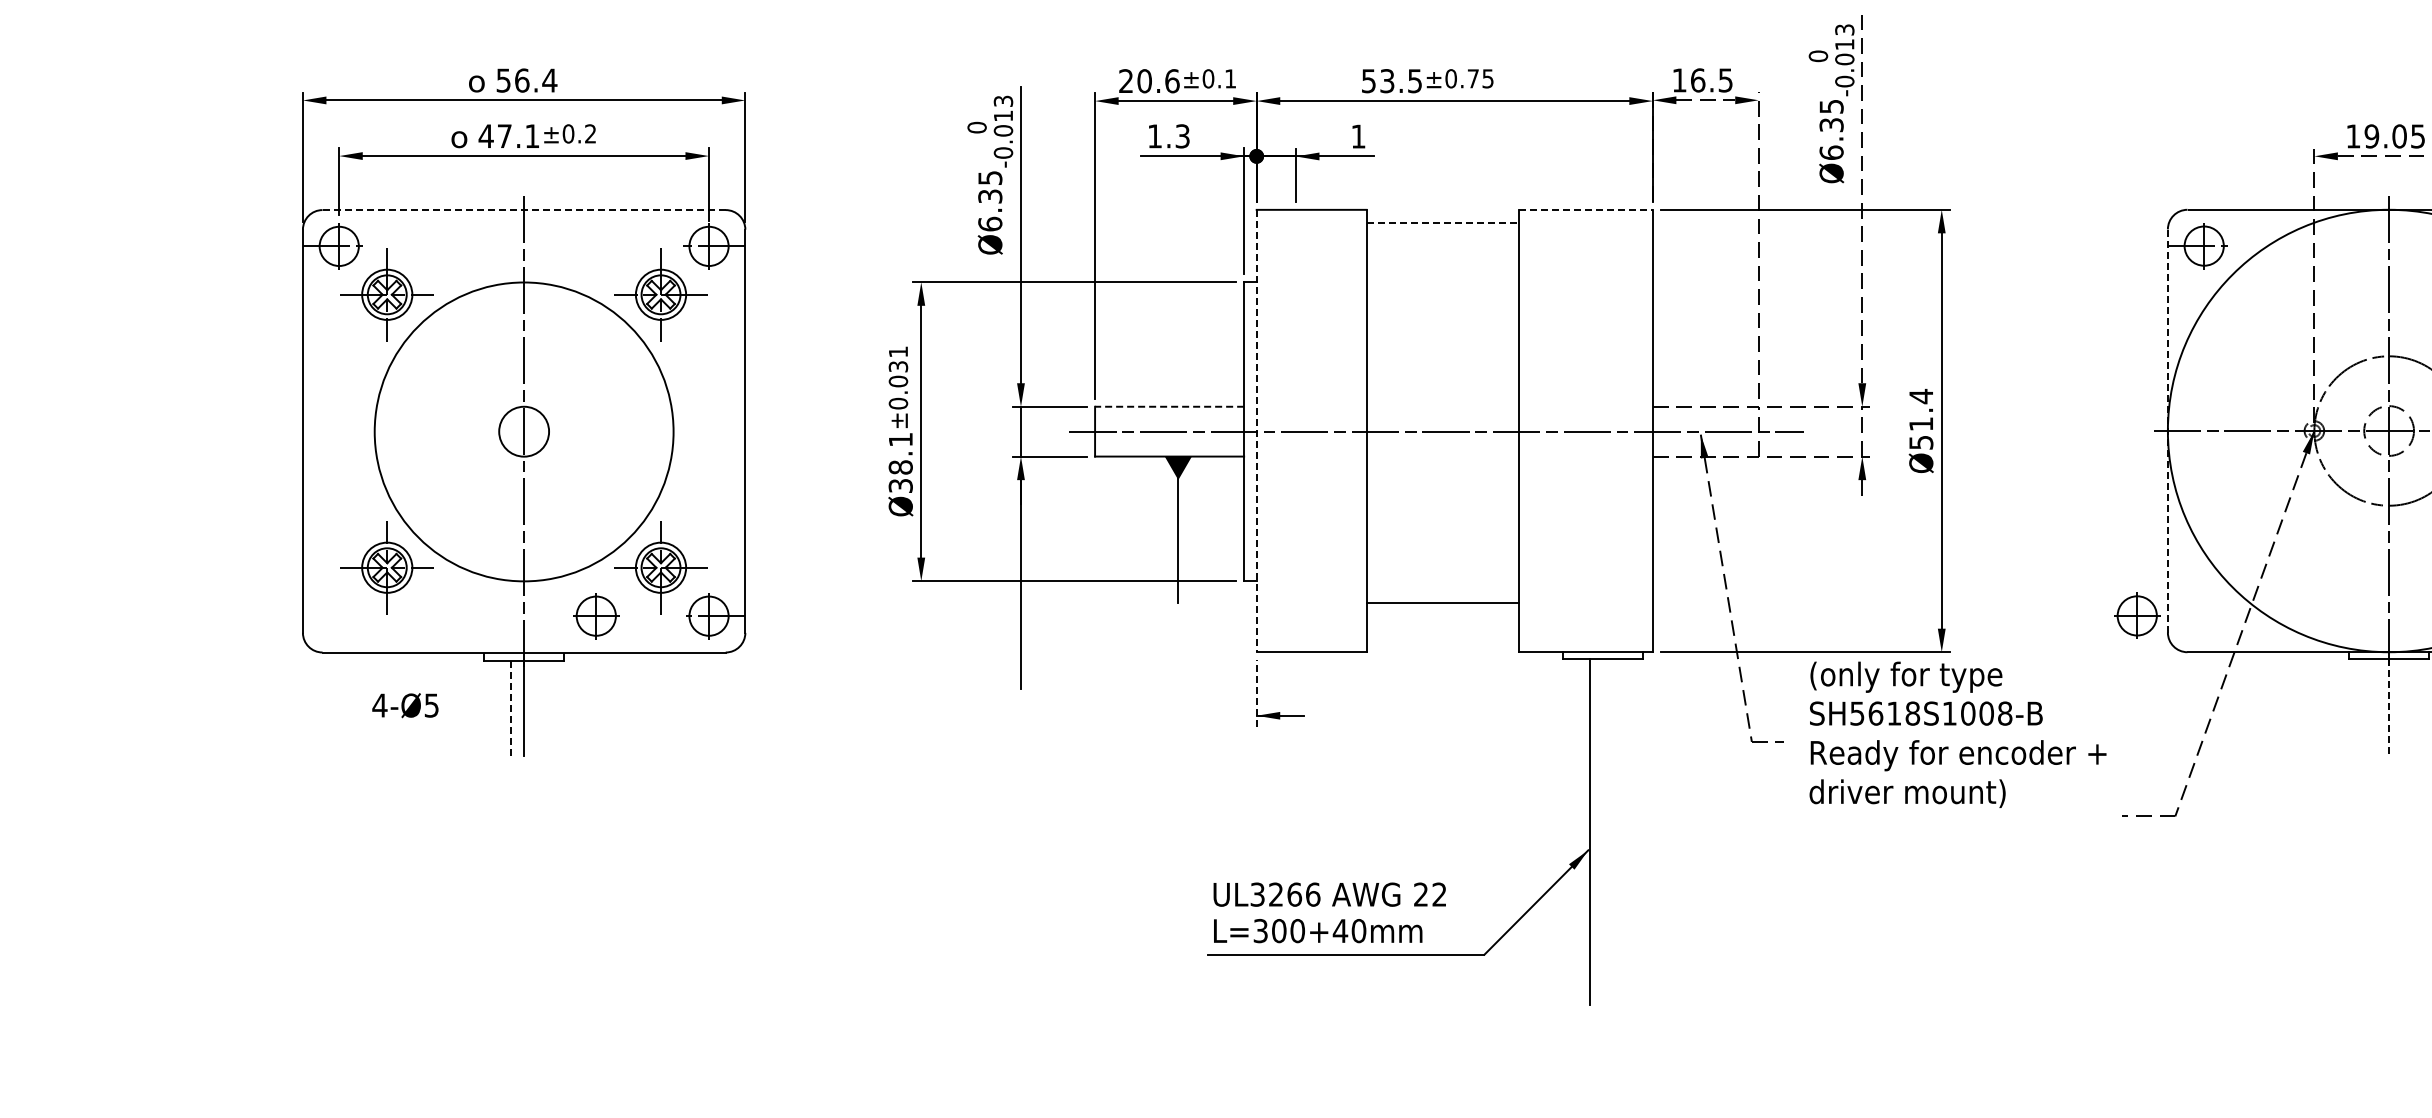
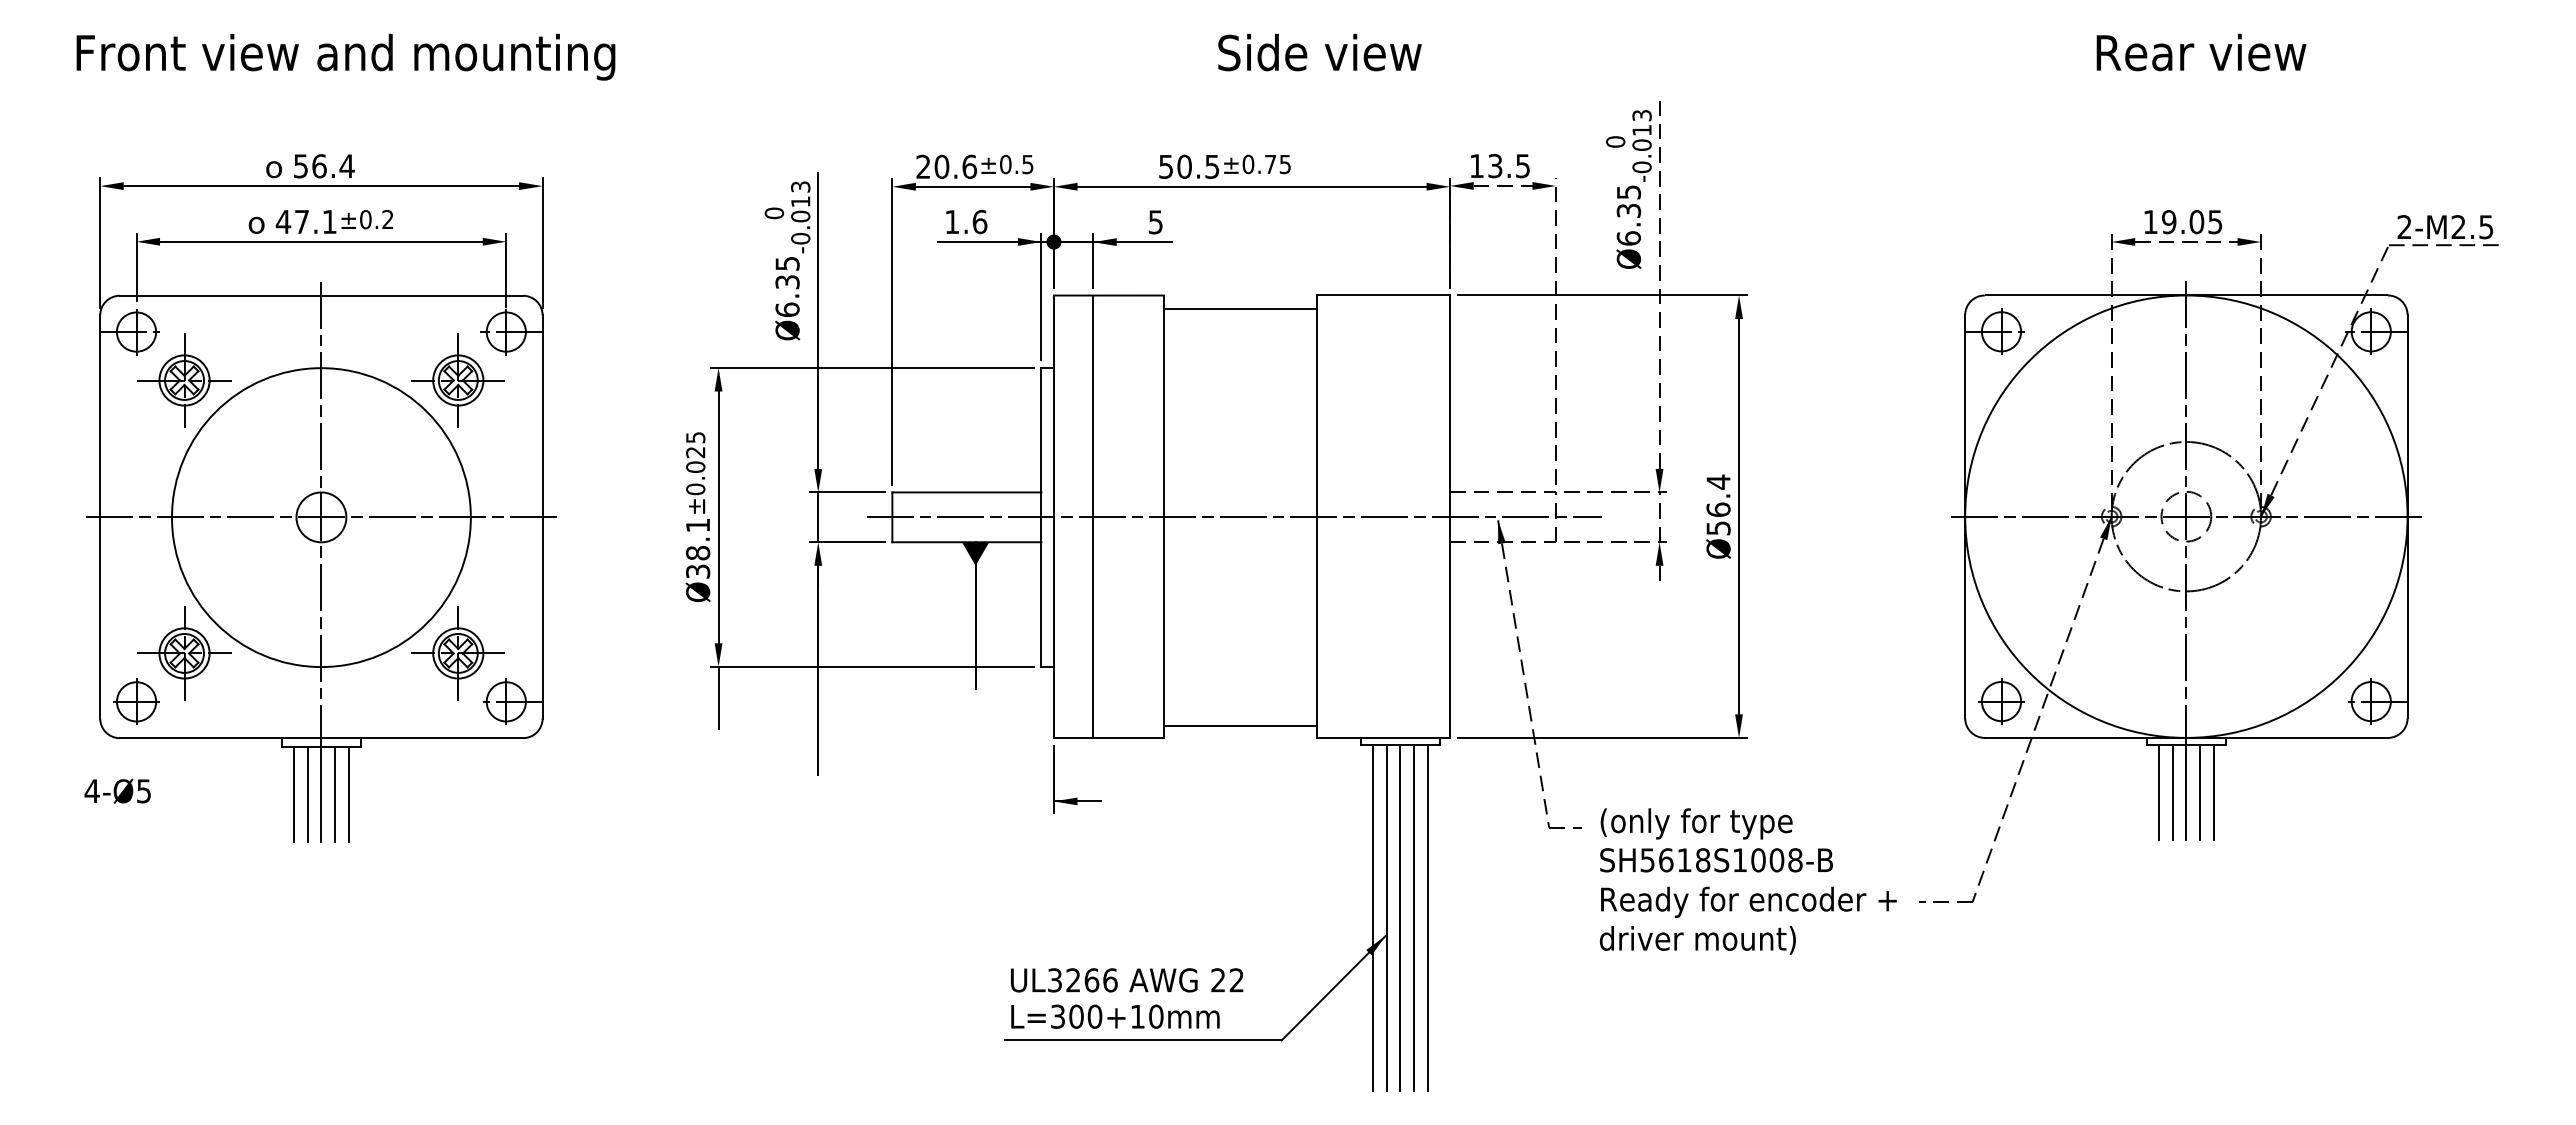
text: (1230, 78) -> (1027, 164), ±0.1 -> ±0.5
text: (1387, 80) -> (1184, 166), 53.5 -> 50.5
text: (1698, 80) -> (1495, 166), 16.5 -> 13.5
text: (1182, 135) -> (979, 221), 1.3 -> 1.6
text: (1358, 136) -> (1155, 222), 1 -> 5
line: (524, 209) -> (321, 295), dashed -> solid
line: (1586, 209) -> (1383, 295), dashed -> solid
line: (1443, 222) -> (1240, 308), dashed -> solid
text: (898, 358) -> (695, 444), ±0.031 -> ±0.025
line: (1169, 406) -> (966, 492), dashed -> solid
text: (1921, 423) -> (1718, 509), Ø51.4 -> Ø56.4
line: (524, 430) -> (321, 516), added
line: (1296, 430) -> (1093, 516), added
line: (2168, 430) -> (1965, 516), dashed -> solid
line: (1256, 431) -> (1053, 517), dashed -> solid
line: (1442, 602) -> (1239, 726), moved
line: (921, 611) -> (718, 697), added
part: (596, 615) -> (136, 701), moved
part: (2137, 615) -> (2001, 701), moved
line: (1256, 693) -> (1053, 779), dashed -> solid
text: (405, 704) -> (117, 790), moved
line: (2362, 705) -> (2159, 791), added
line: (2375, 705) -> (2172, 791), added
line: (2402, 705) -> (2199, 791), added
line: (2416, 705) -> (2213, 791), added
line: (2389, 706) -> (2186, 792), dashed -> solid
line: (497, 708) -> (294, 794), added
line: (538, 708) -> (335, 794), added
line: (551, 708) -> (348, 794), added
line: (510, 709) -> (307, 795), dashed -> solid
text: (1957, 734) -> (1747, 881), moved
line: (1576, 831) -> (1373, 917), added
line: (1603, 831) -> (1400, 917), added
line: (1617, 831) -> (1414, 917), added
line: (1630, 831) -> (1427, 917), added
text: (1340, 930) -> (1137, 1016), L=300+40mm -> L=300+10mm

